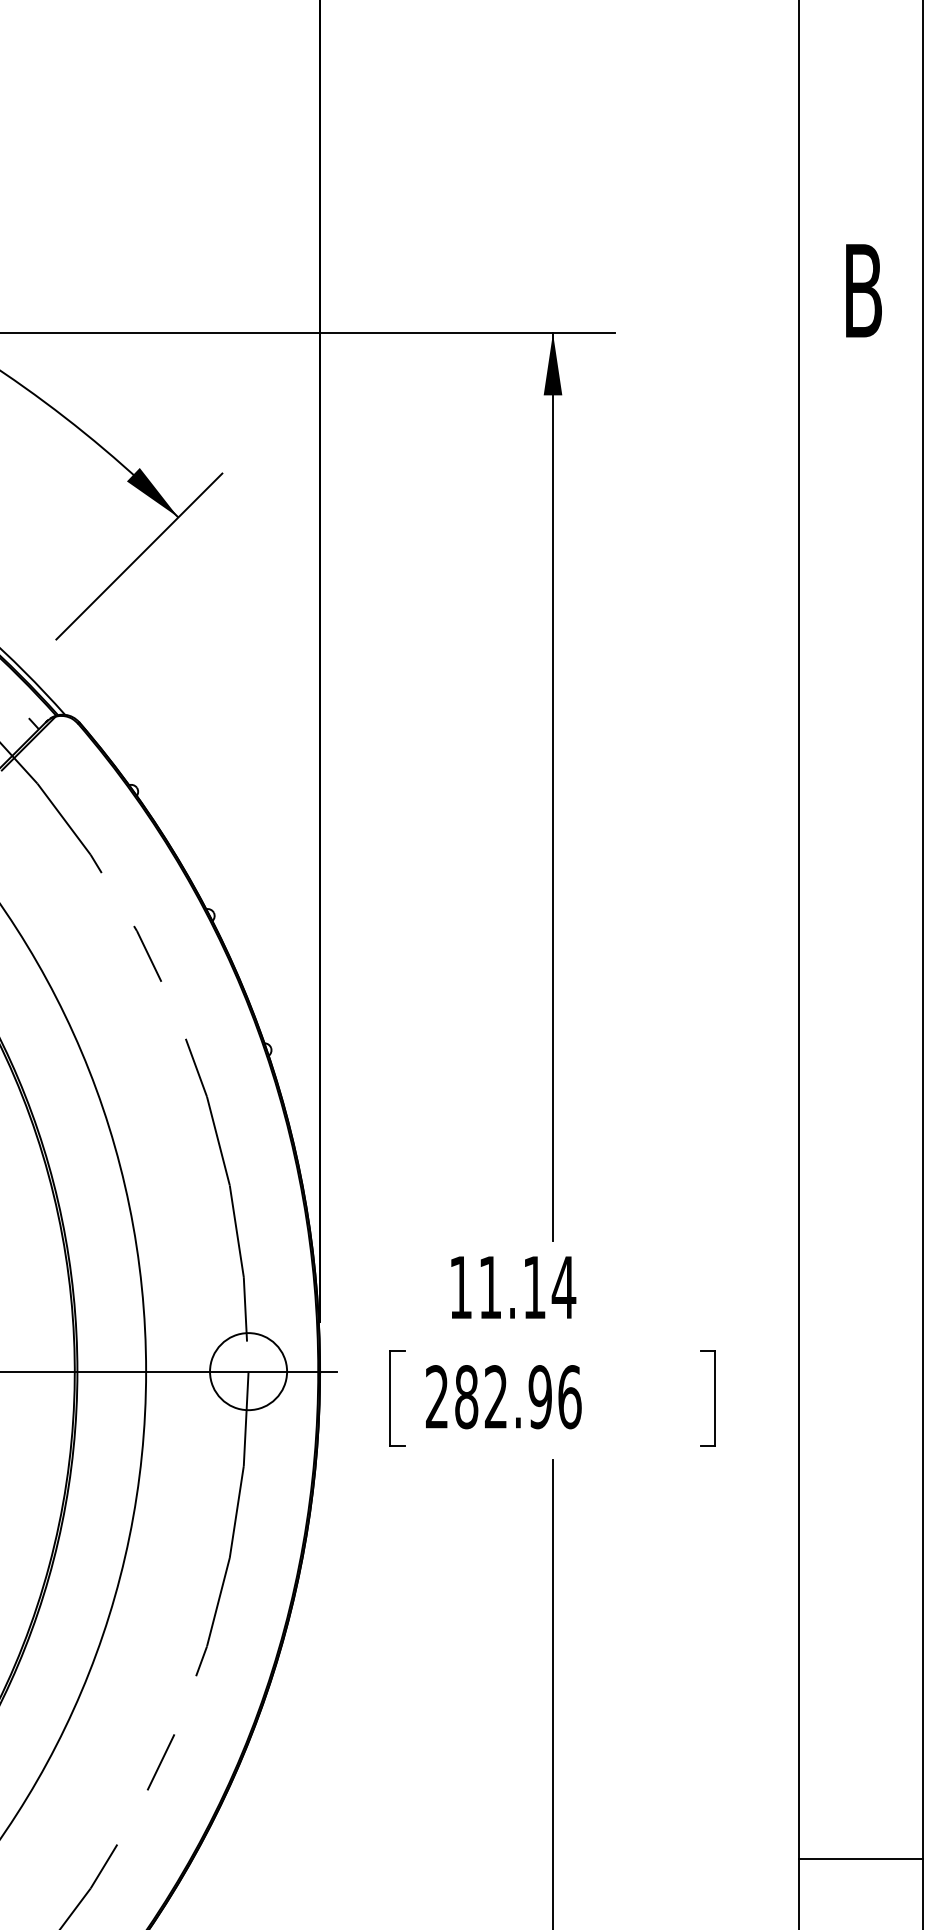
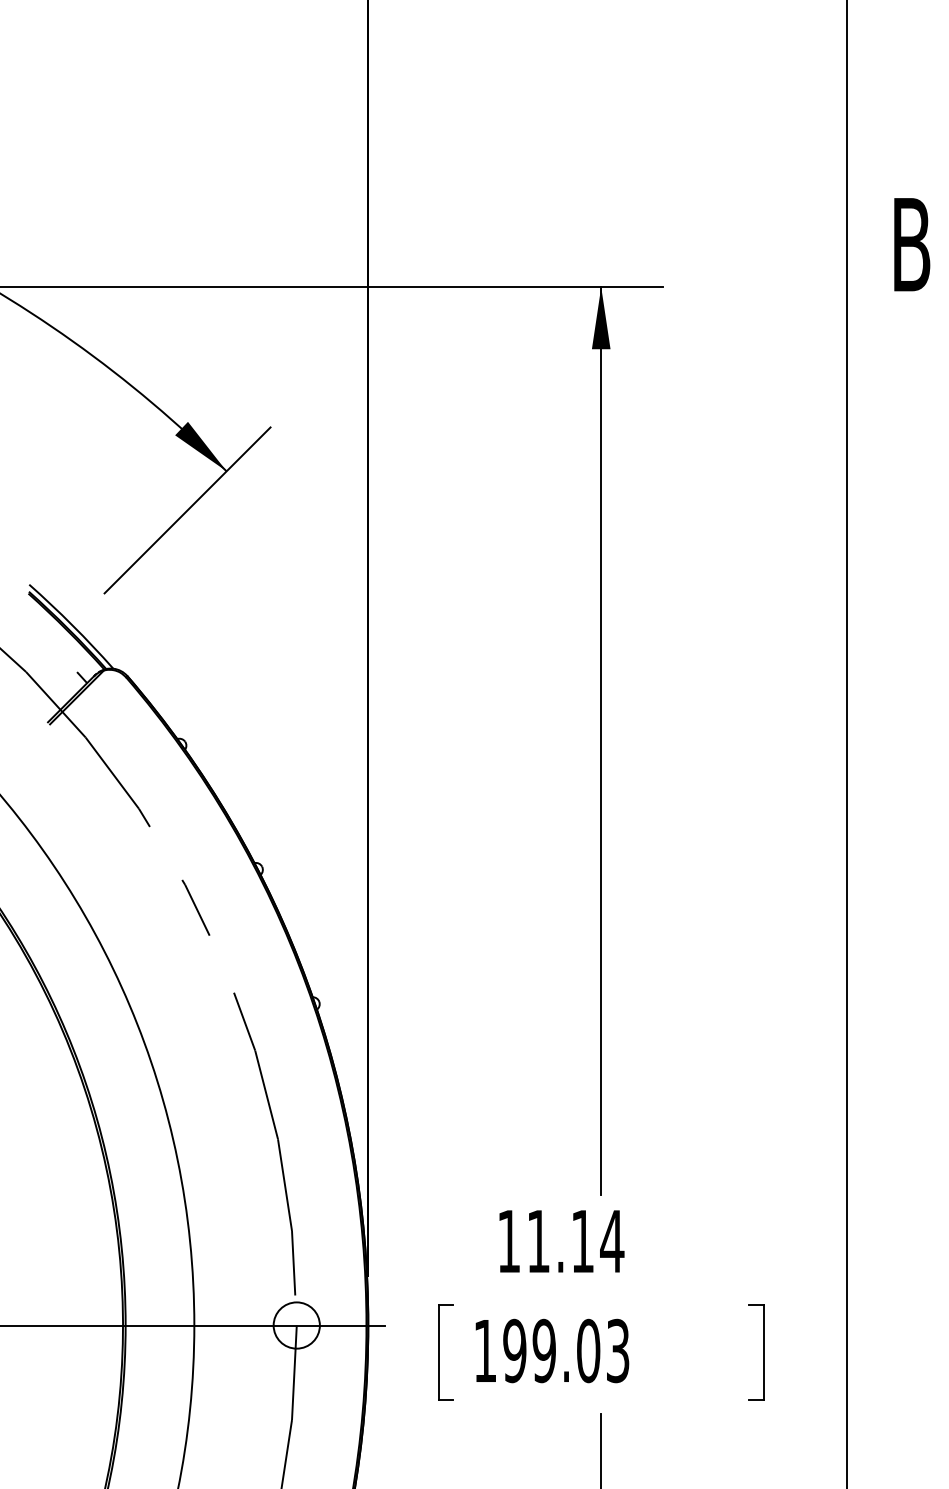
circle: (248, 1371) -> (296, 1325), size x0.6
text: (503, 1397) -> (551, 1351), 282.96 -> 199.03

